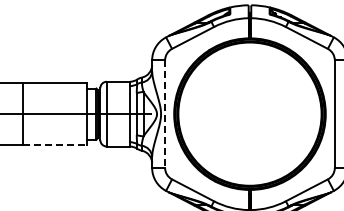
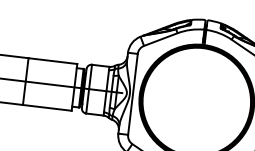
line: (165, 114) -> (133, 94), dashed -> solid
line: (55, 145) -> (47, 108), dashed -> solid

